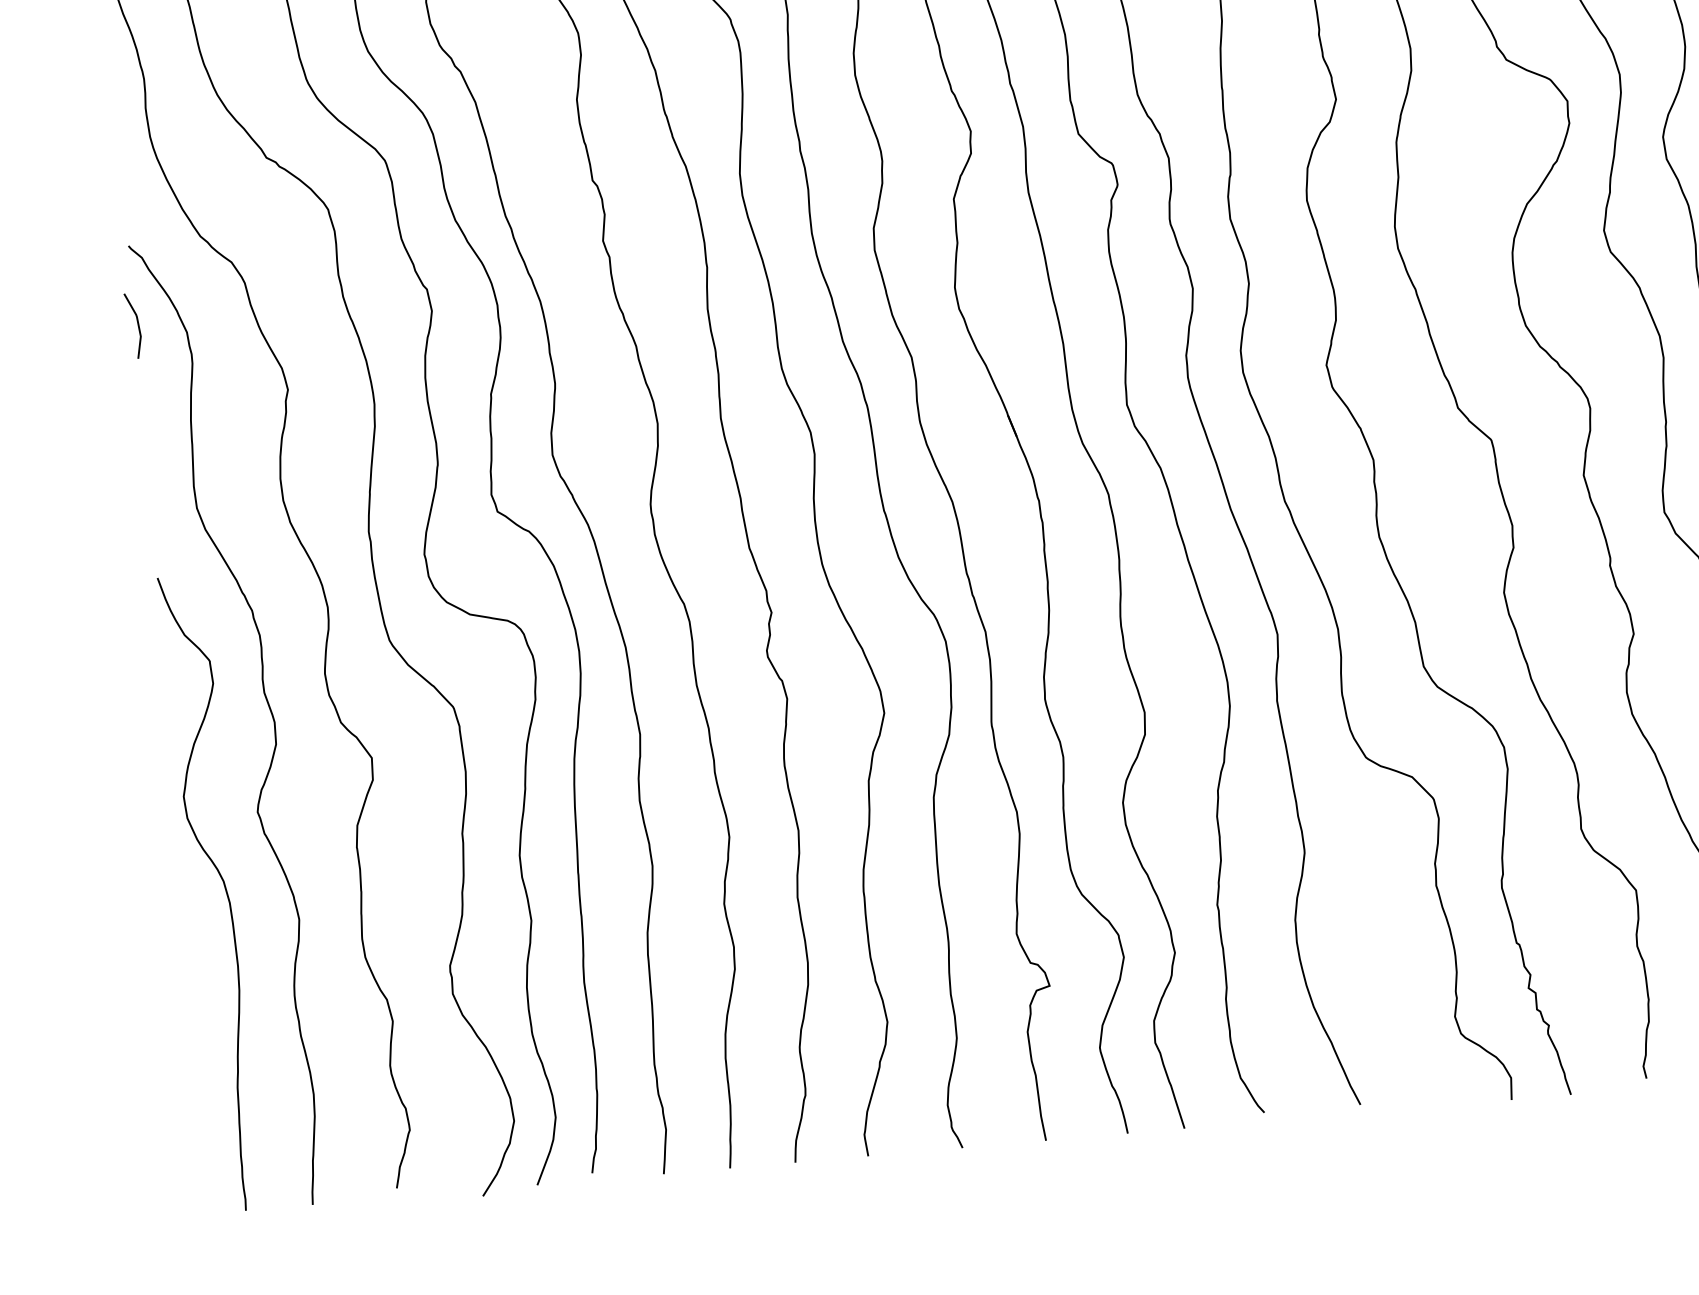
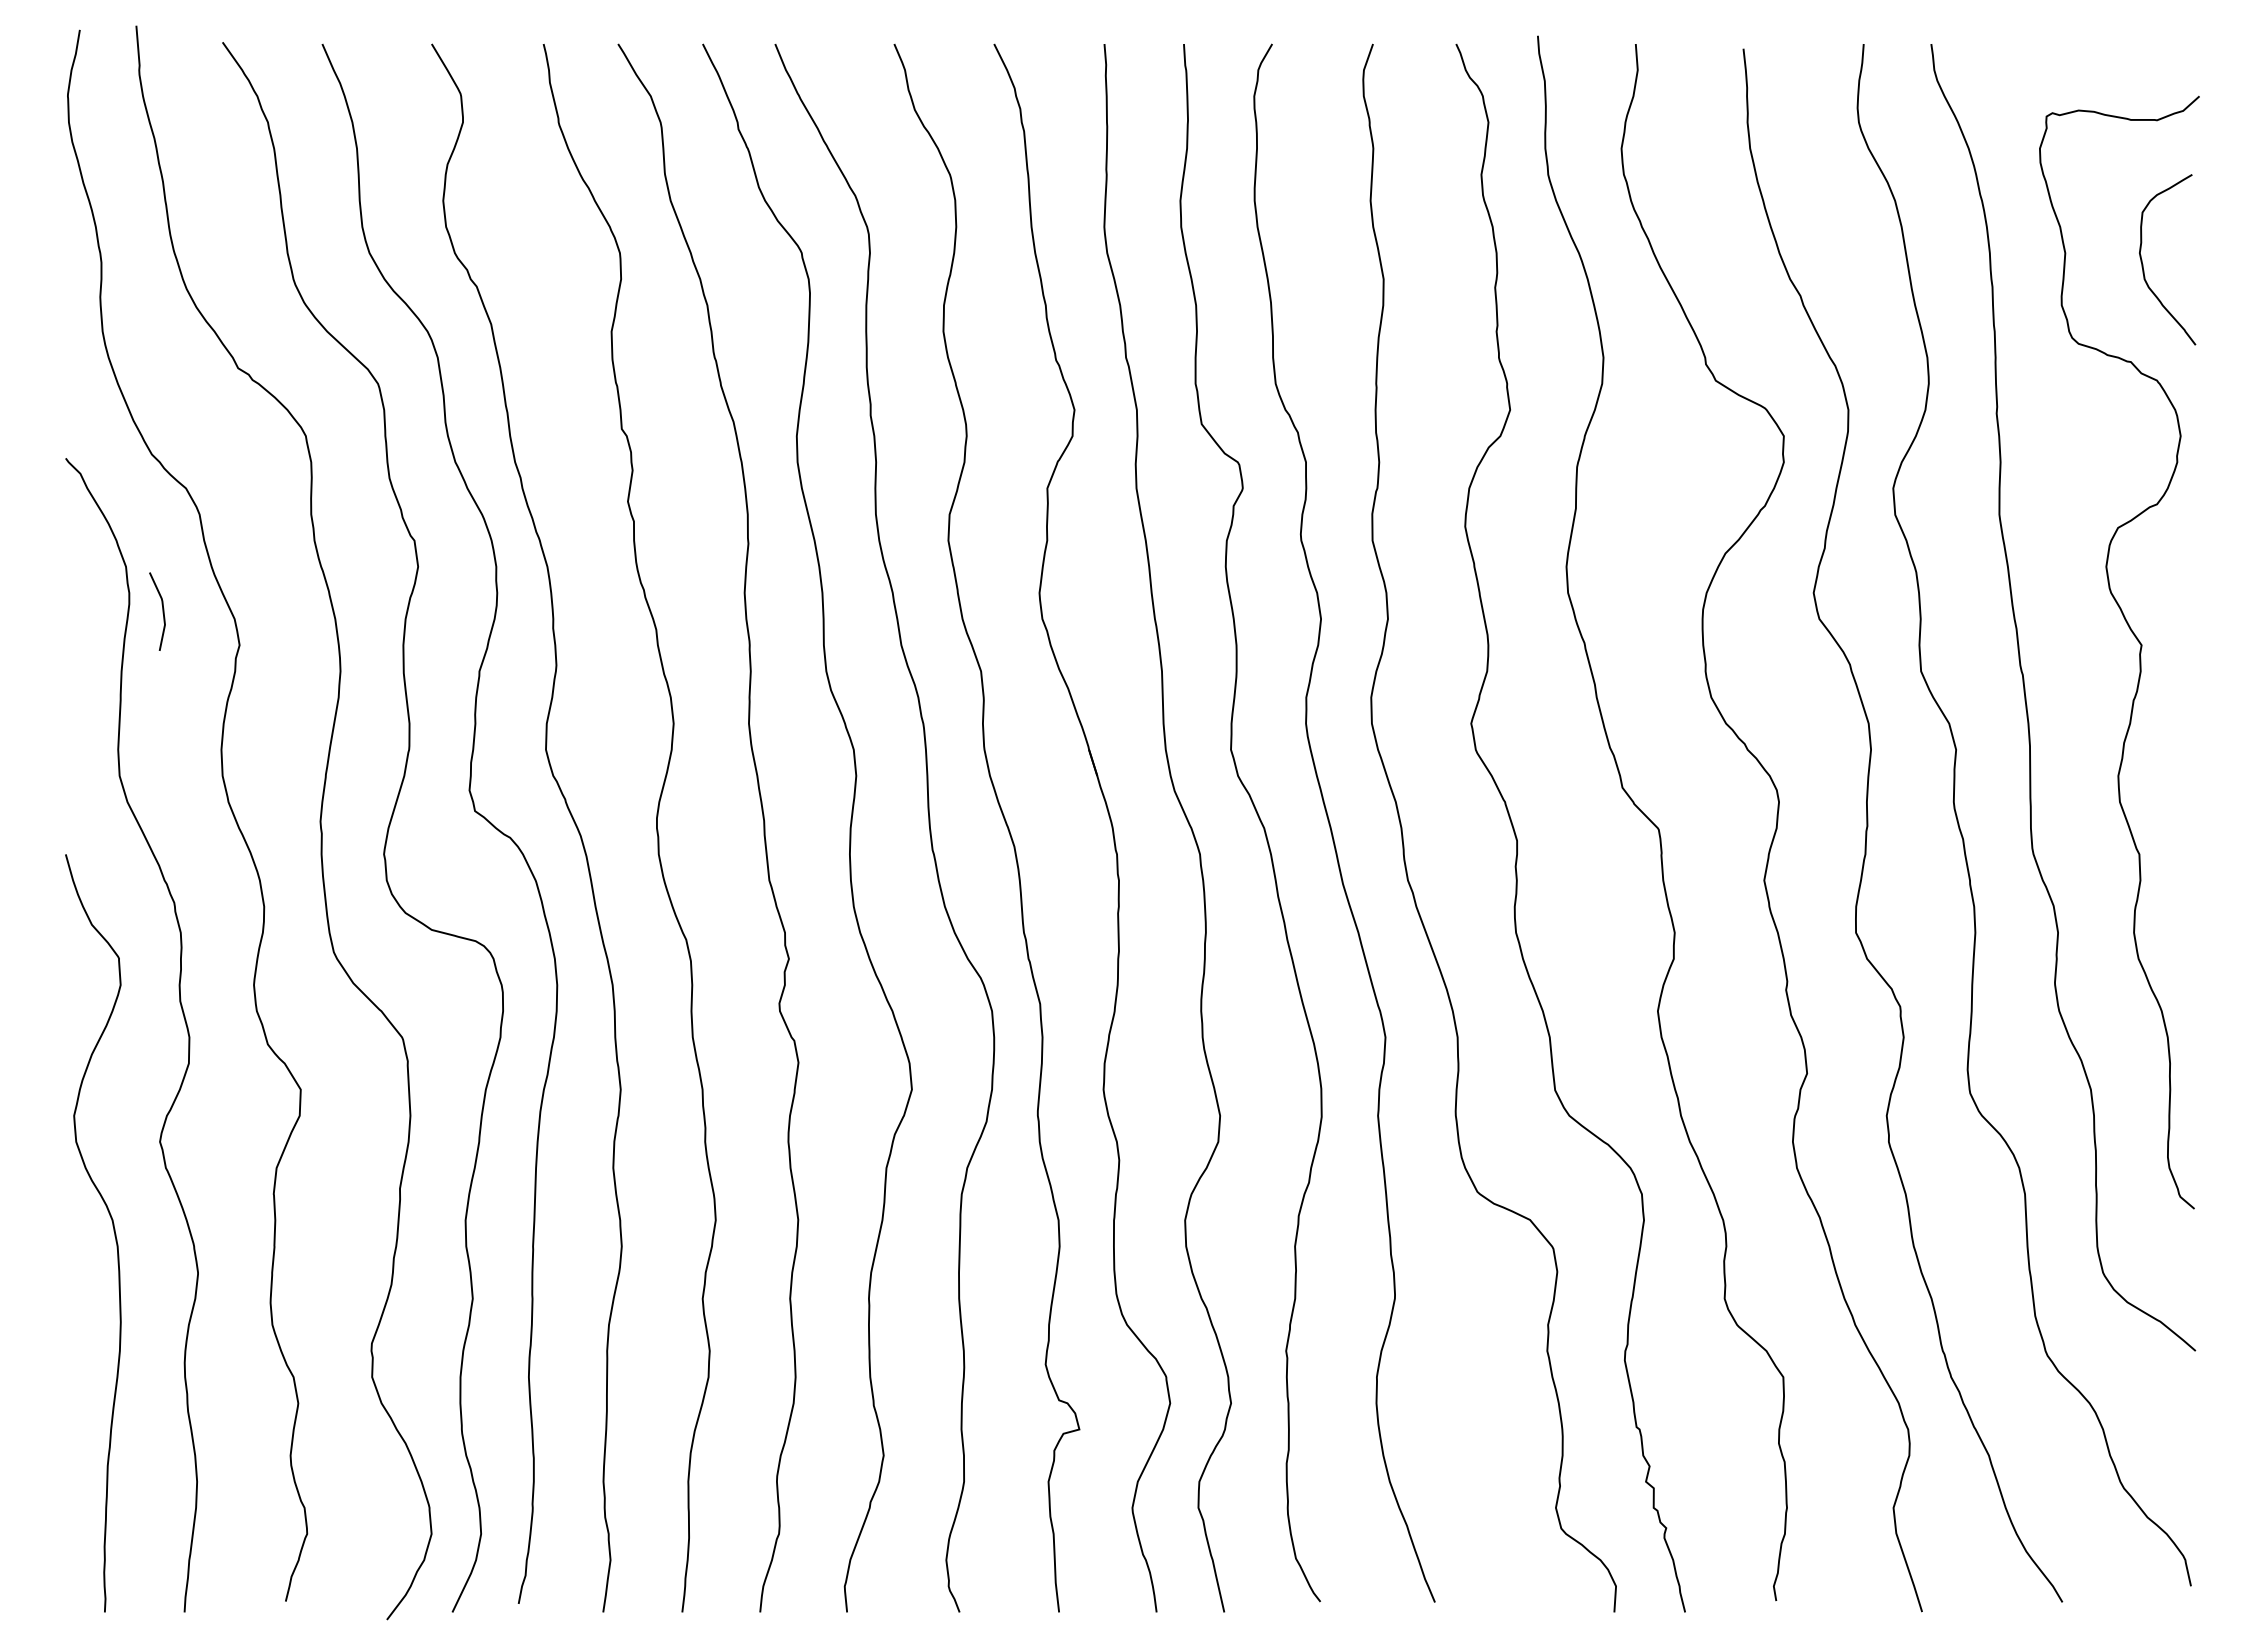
line: (137, 325) -> (162, 611), moved

